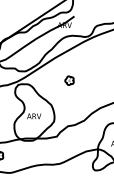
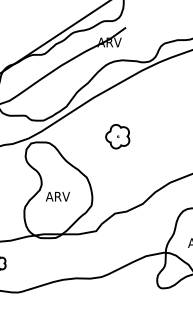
part: (69, 80) -> (117, 136), size x1.6

